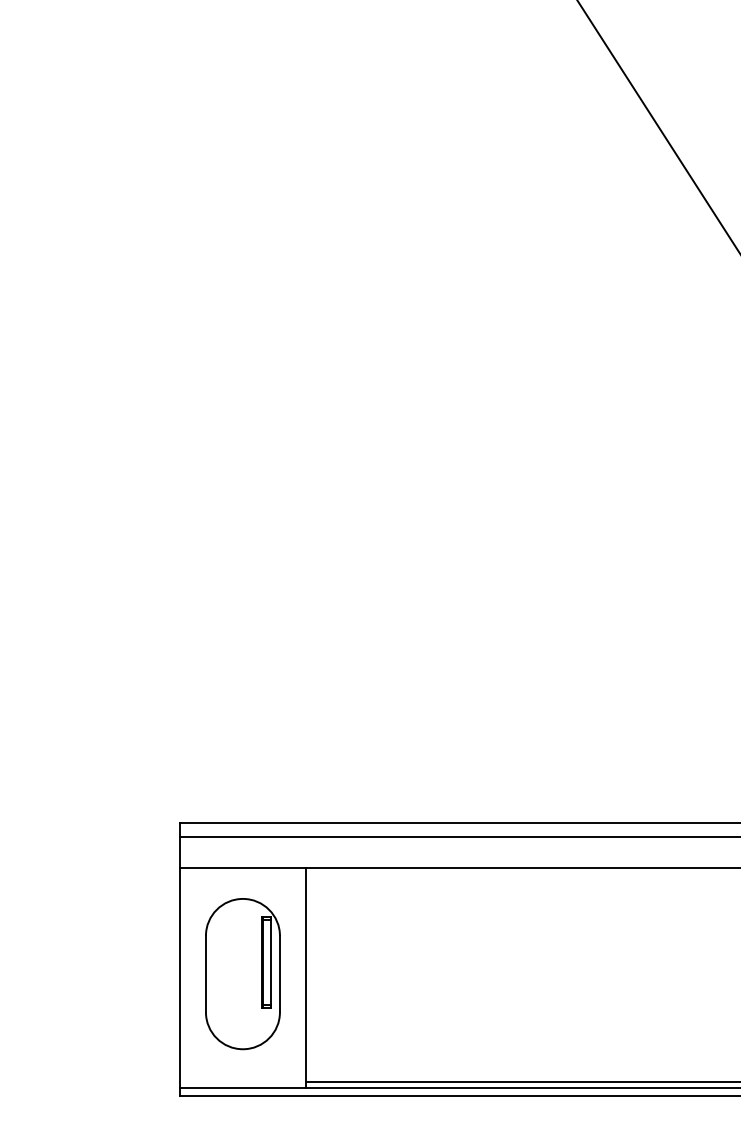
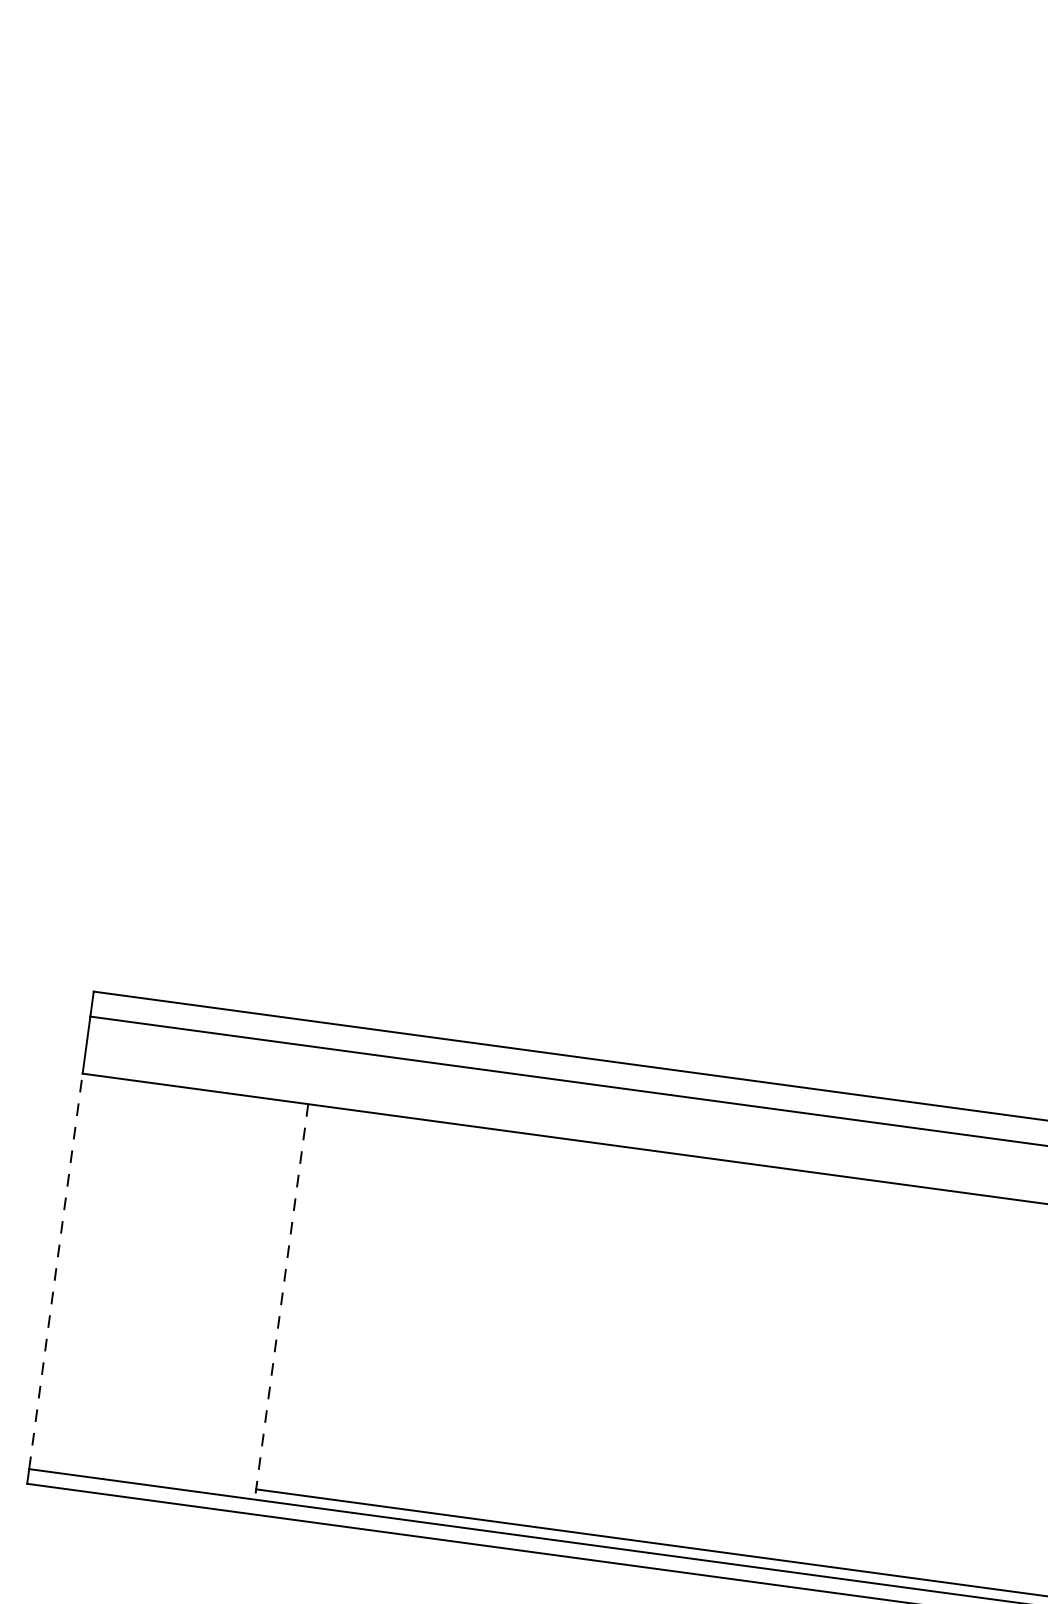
part: (242, 974) -> (168, 1279), removed
line: (180, 978) -> (56, 1272), solid -> dashed
line: (305, 978) -> (281, 1302), solid -> dashed

